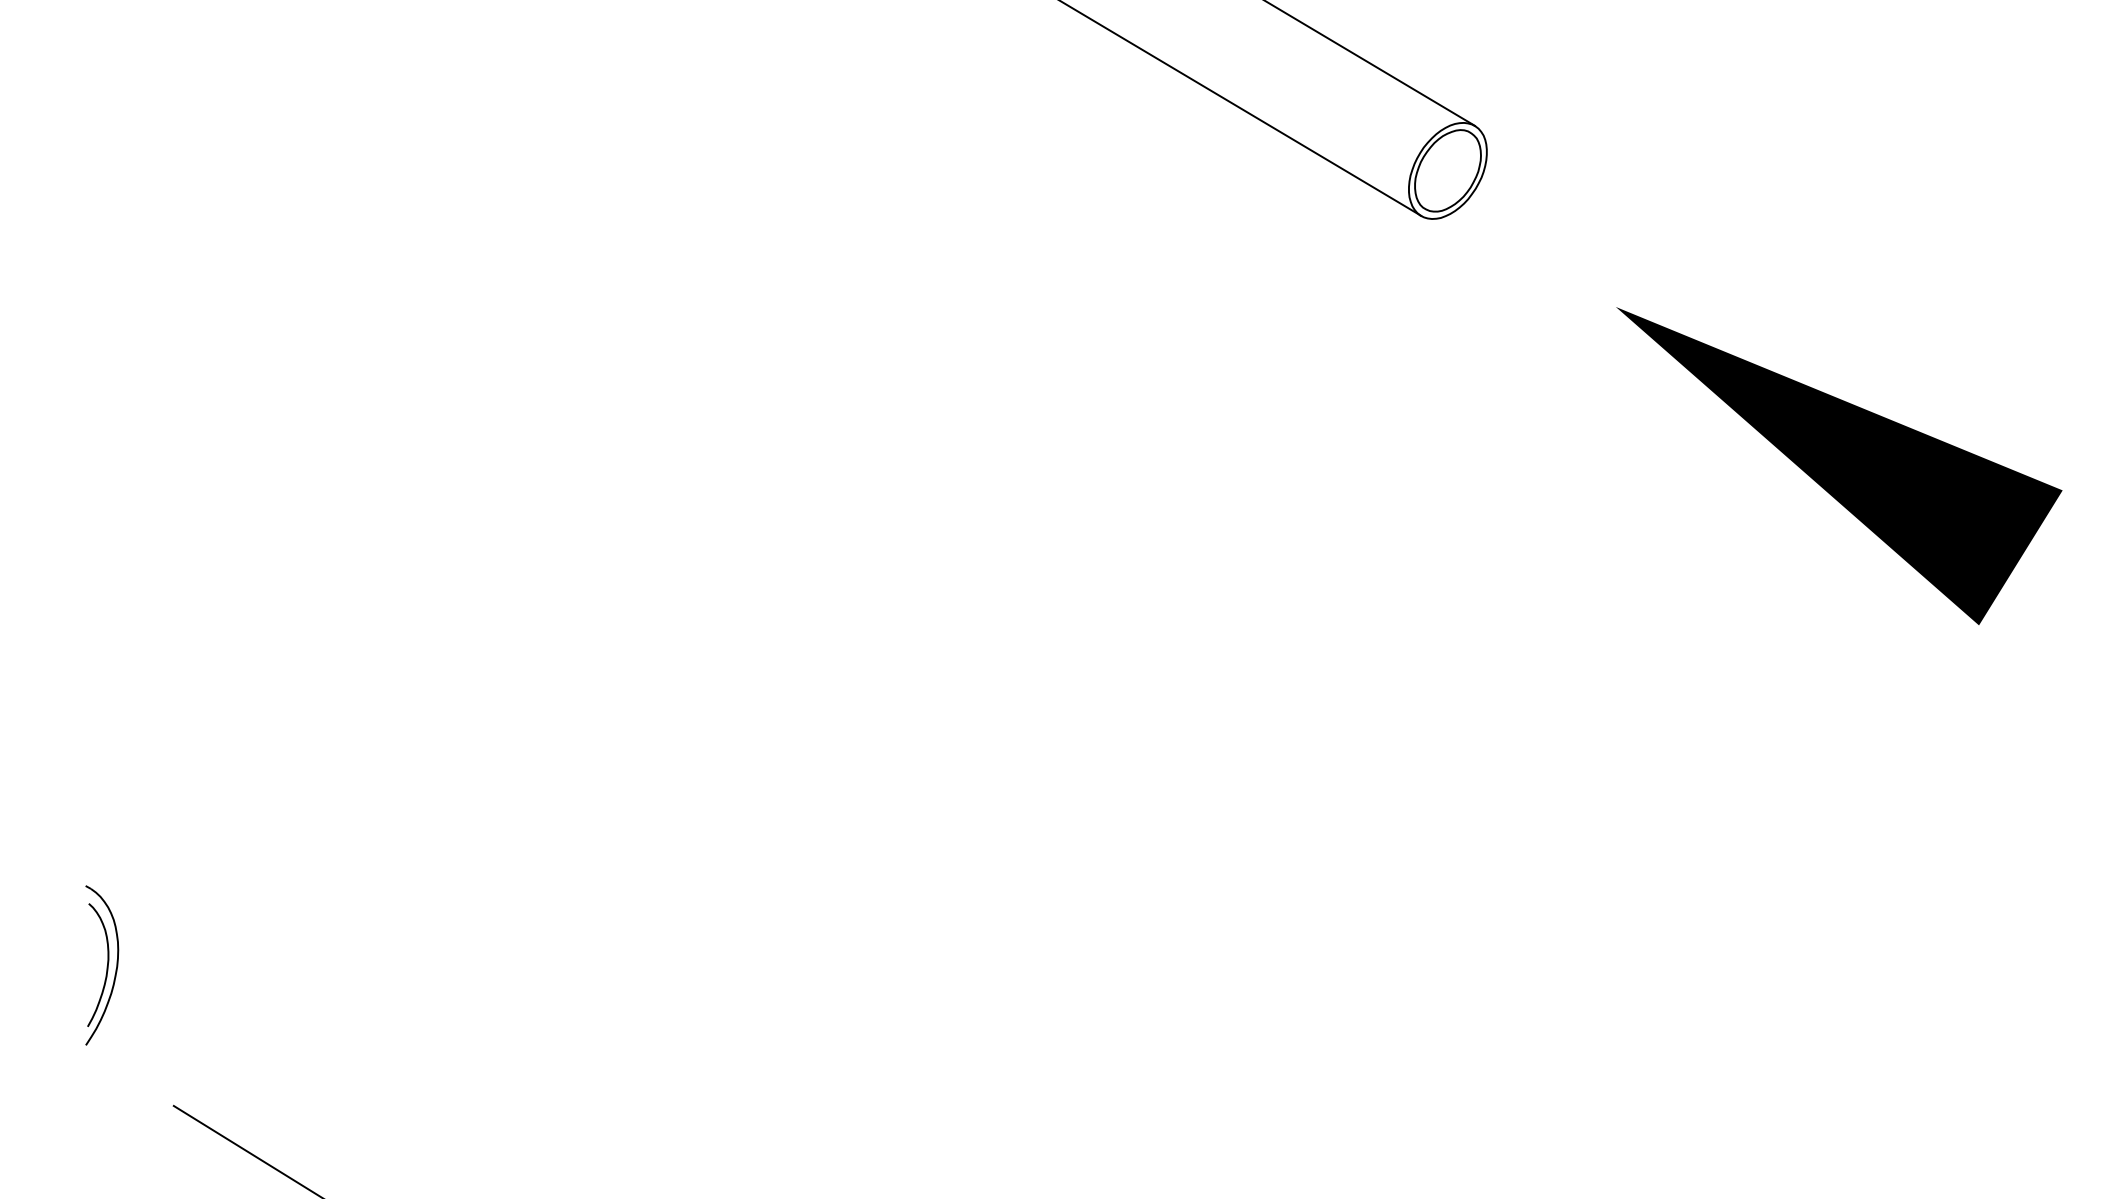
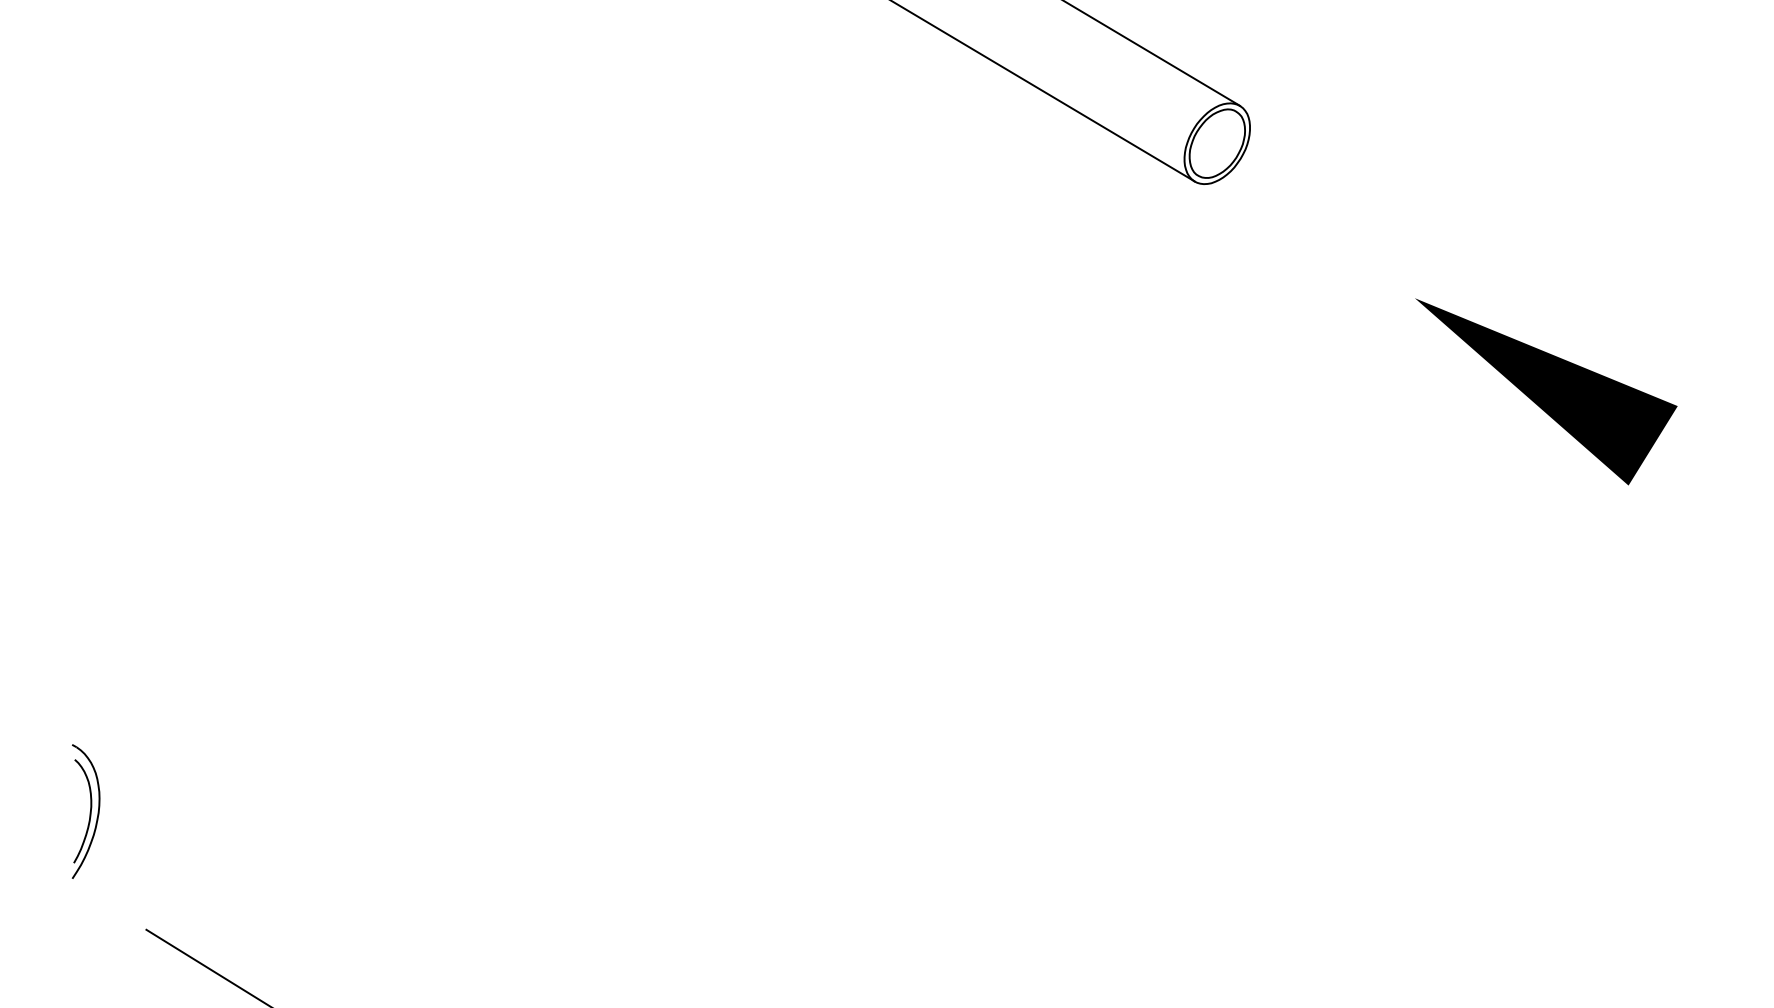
part: (1839, 465) -> (1546, 391), size x0.7

